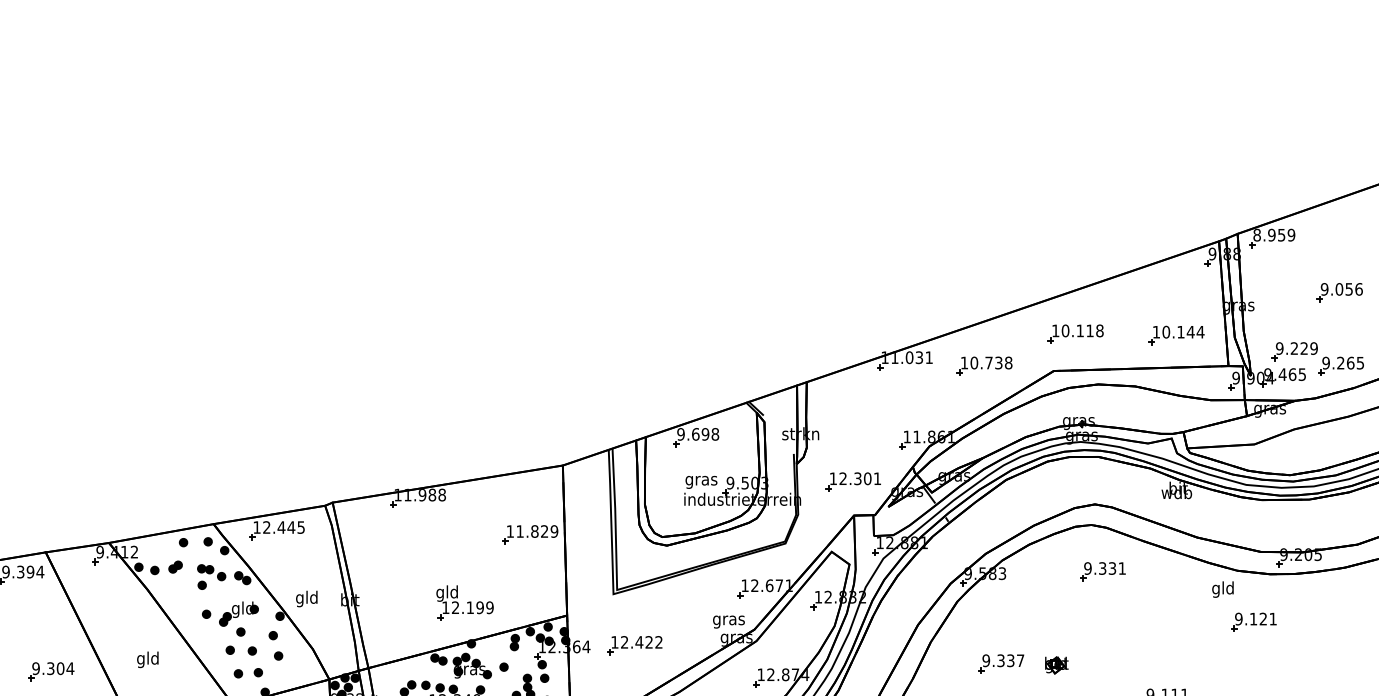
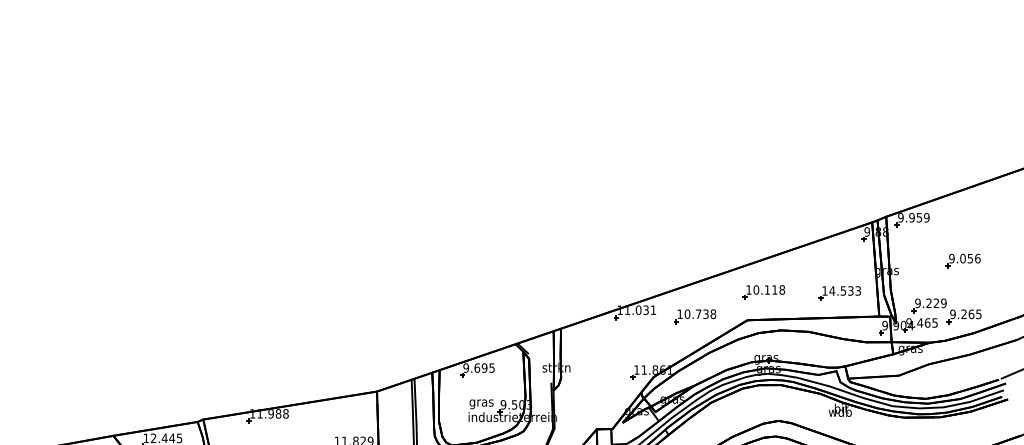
text: (1256, 235) -> (900, 218), 8.959 -> 9.959
text: (1183, 331) -> (845, 290), 10.144 -> 14.533
text: (715, 434) -> (492, 368), 9.698 -> 9.695
part: (852, 481) -> (595, 403), removed

